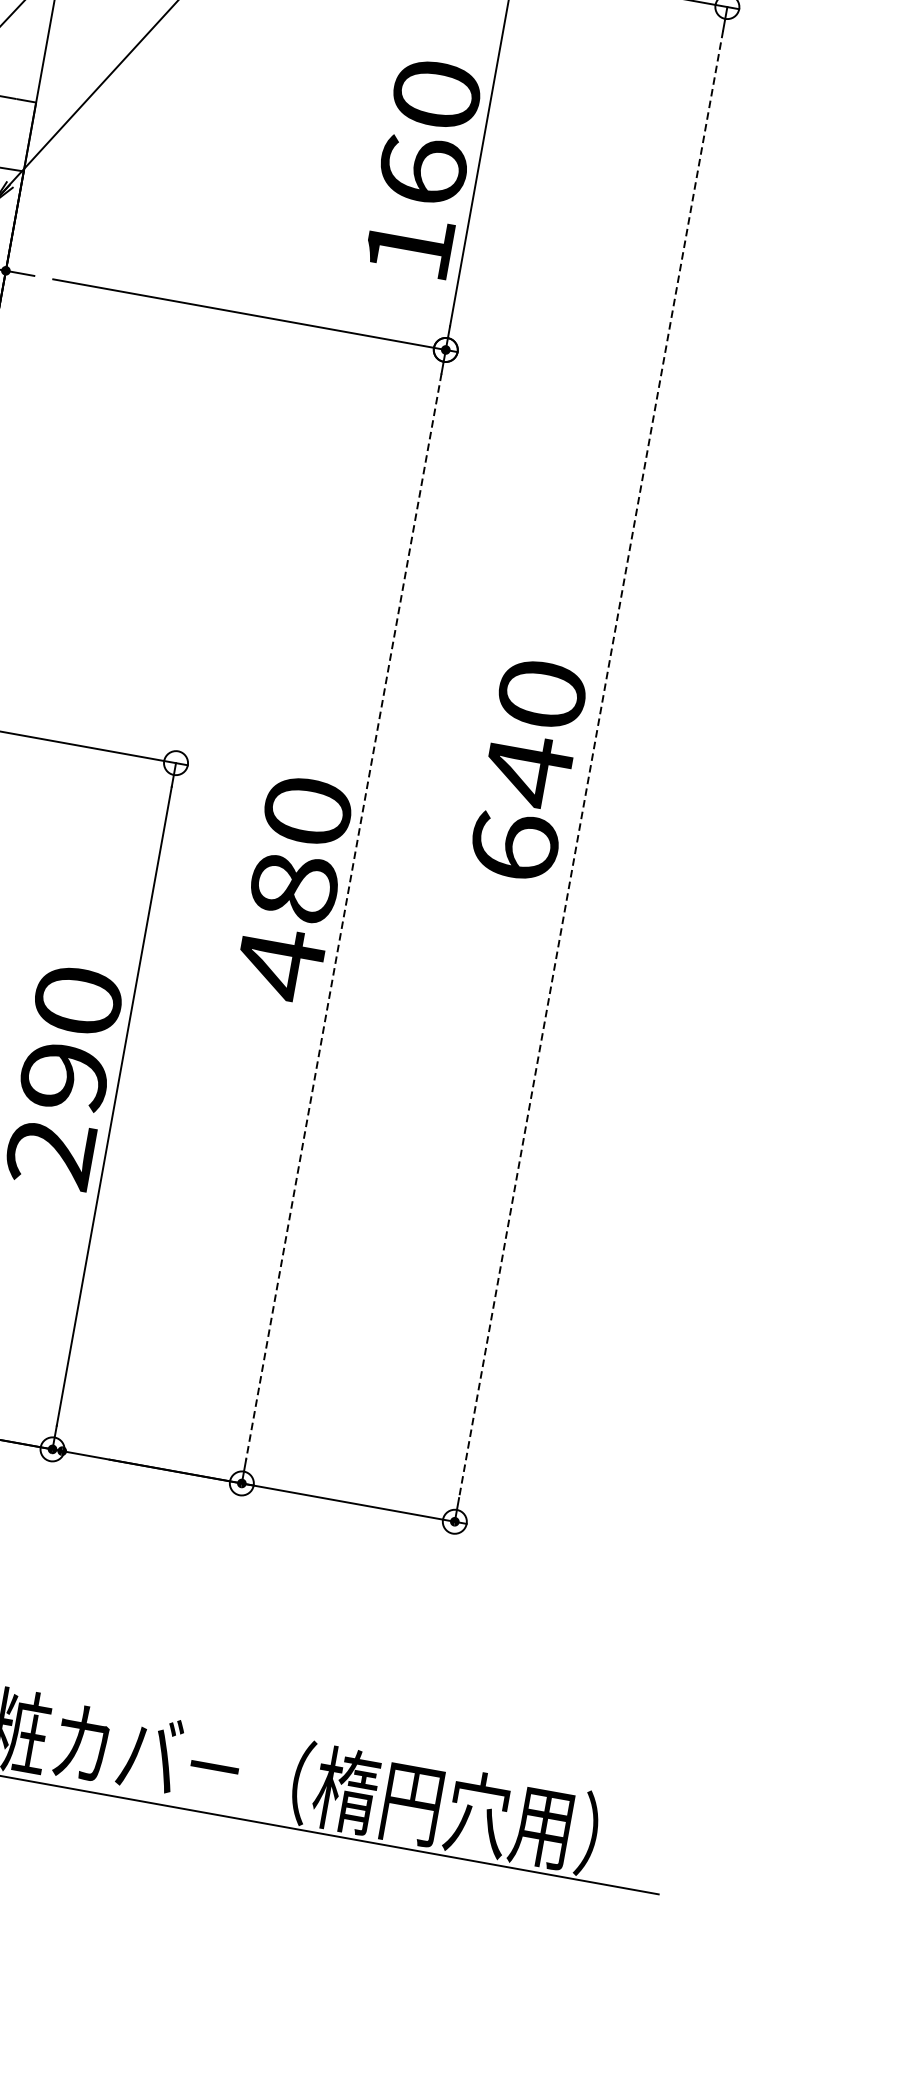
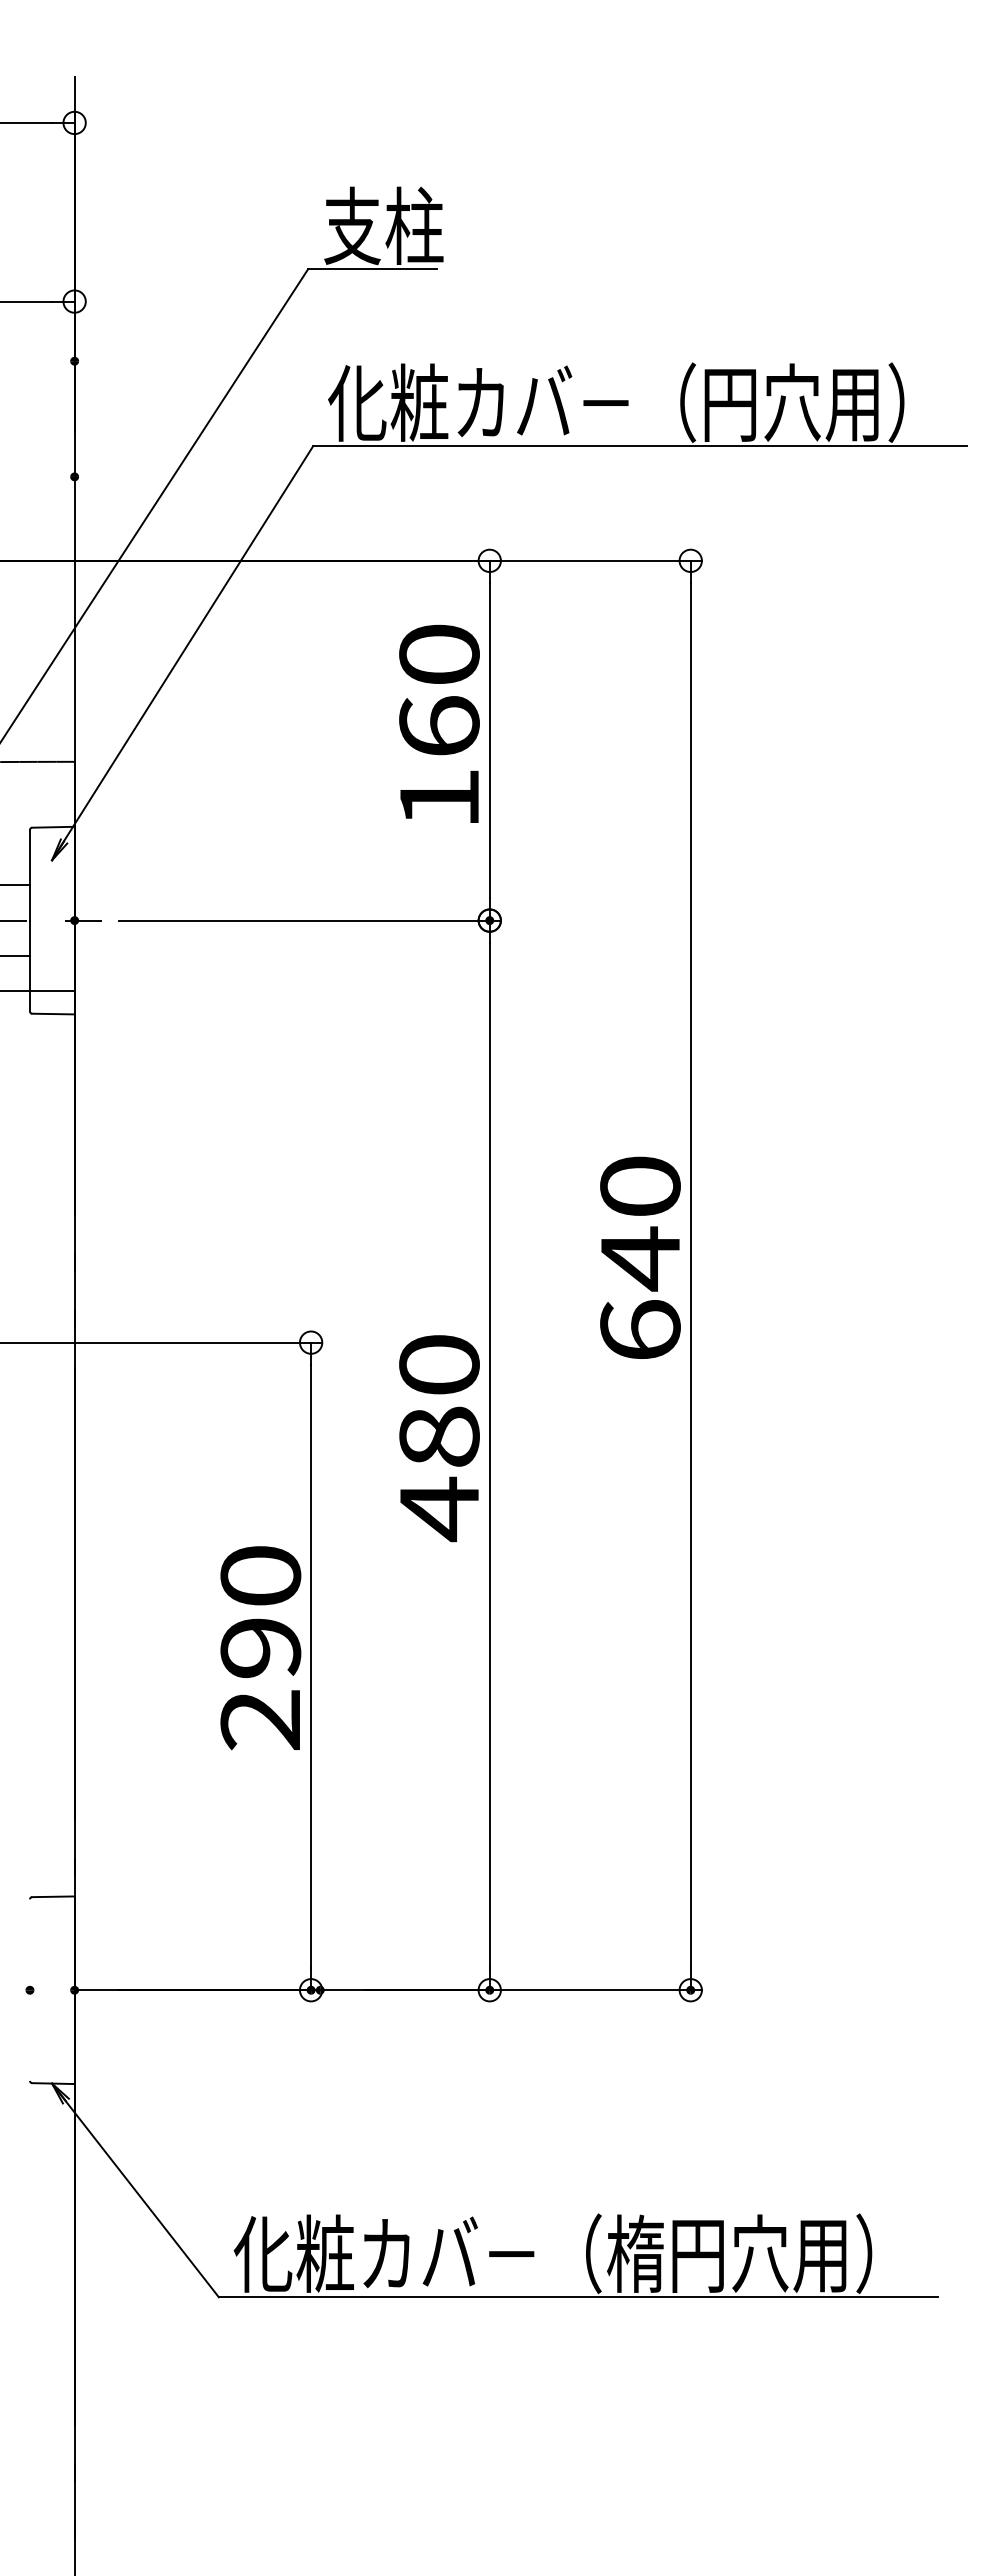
text: (423, 167) -> (439, 723), moved
line: (590, 765) -> (690, 1276), dashed -> solid
text: (528, 769) -> (640, 1257), moved
line: (343, 916) -> (489, 1455), dashed -> solid

